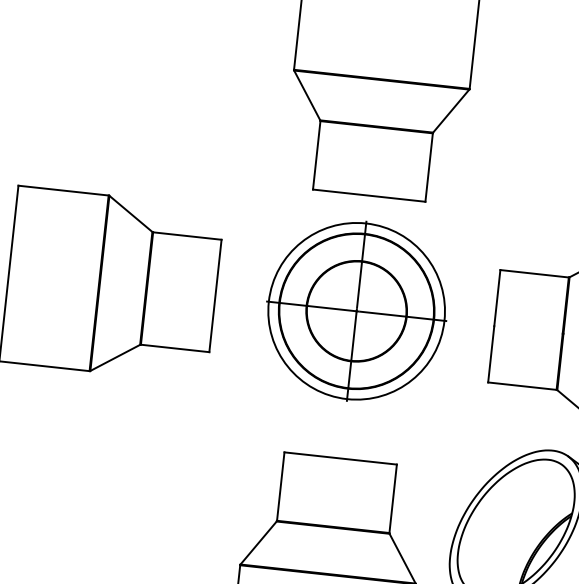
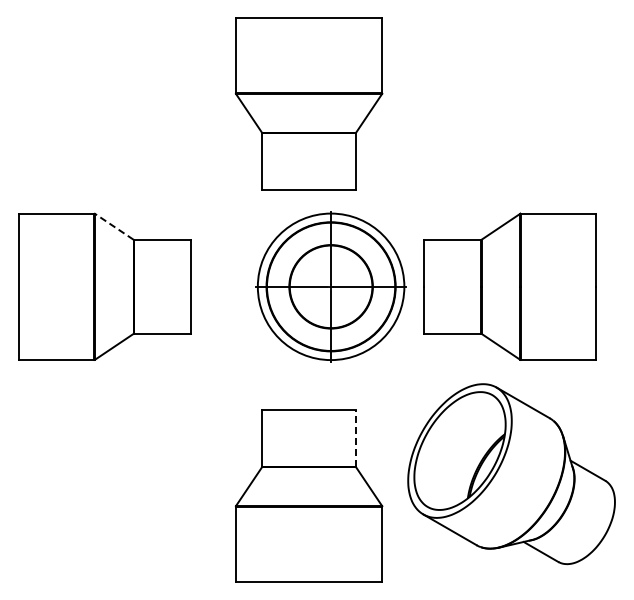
line: (130, 213) -> (113, 226), solid -> dashed
part: (355, 310) -> (330, 286), moved
line: (392, 499) -> (355, 438), solid -> dashed

